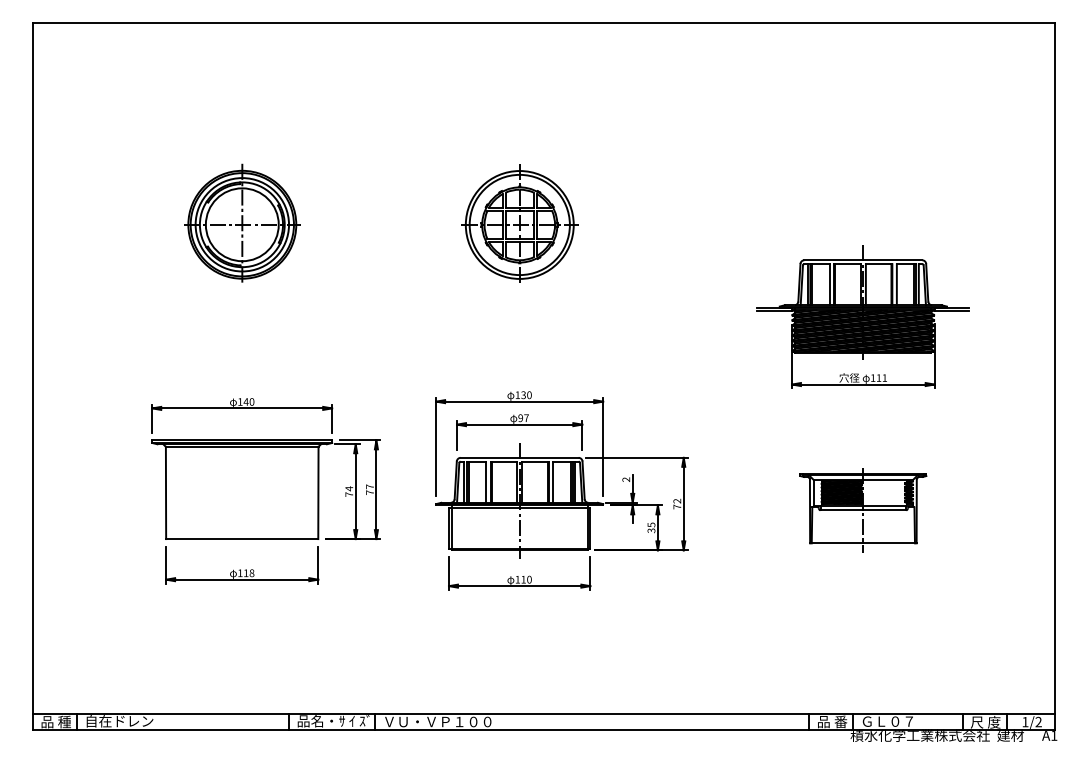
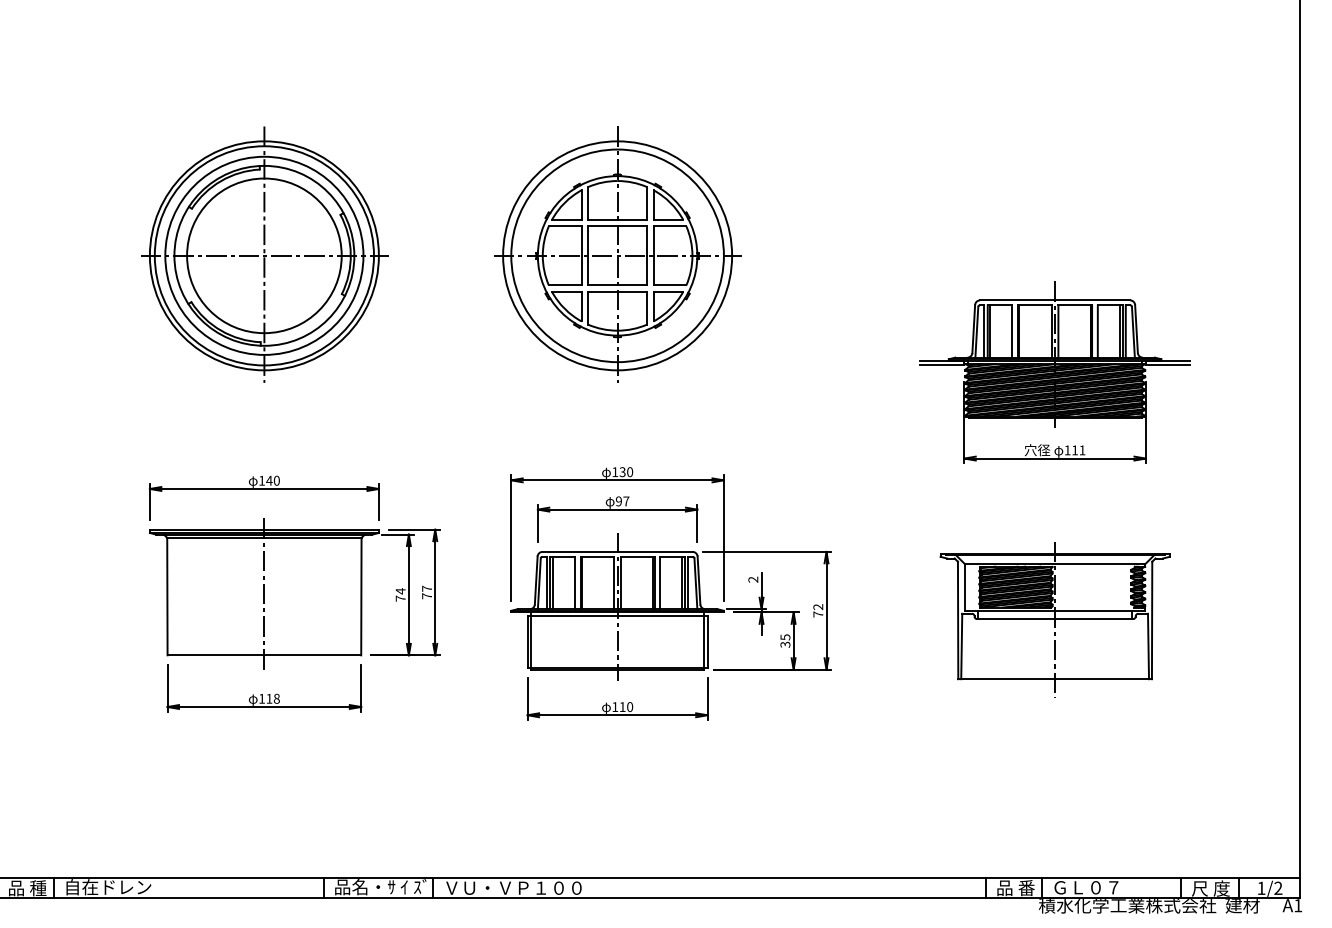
part: (242, 223) -> (264, 253), size x1.67
part: (519, 224) -> (617, 254), size x1.67
line: (242, 492) -> (264, 596), added
part: (863, 509) -> (1055, 617), size x1.43

